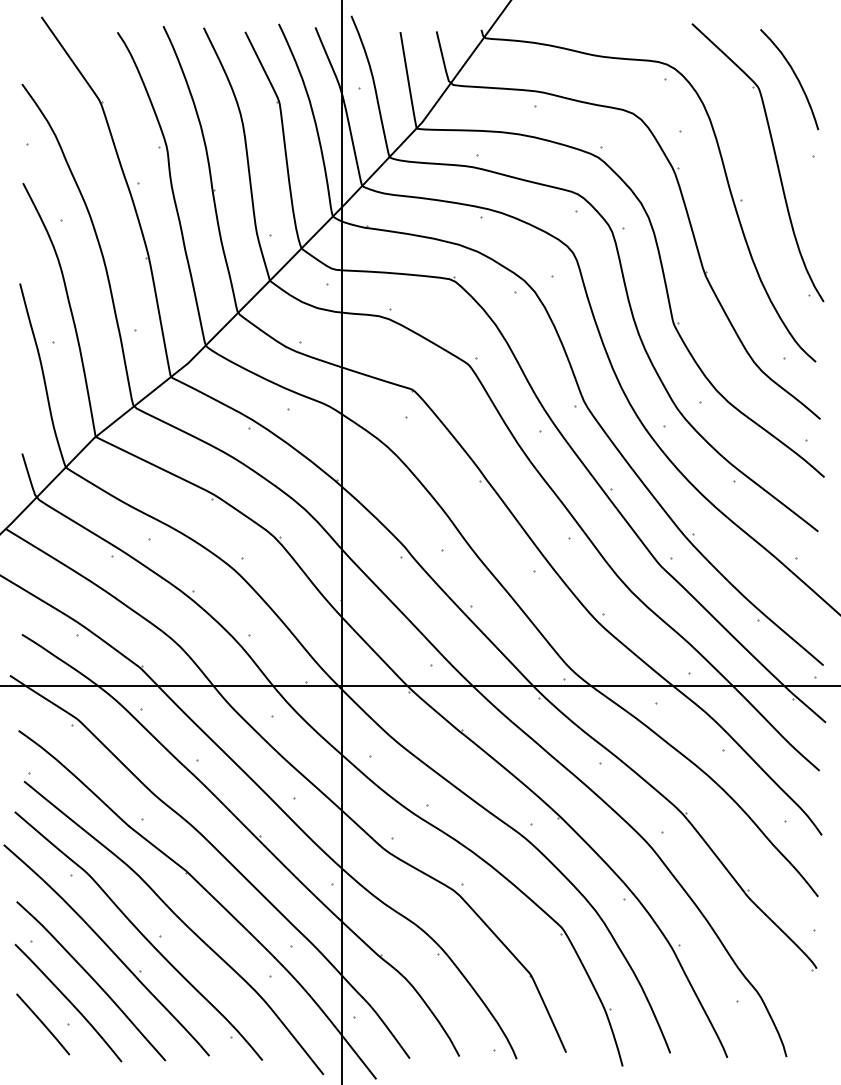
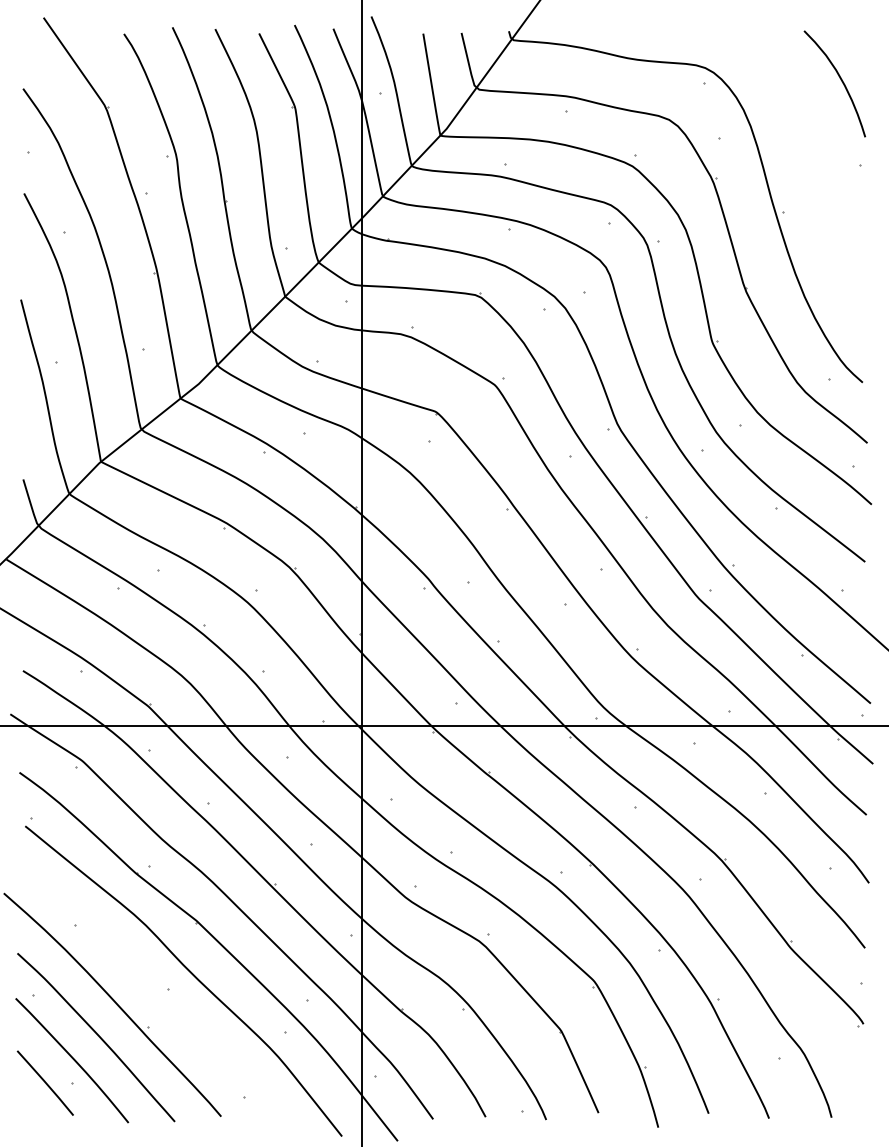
part: (775, 158) -> (819, 167), removed
curve: (140, 933) -> (148, 987), removed

